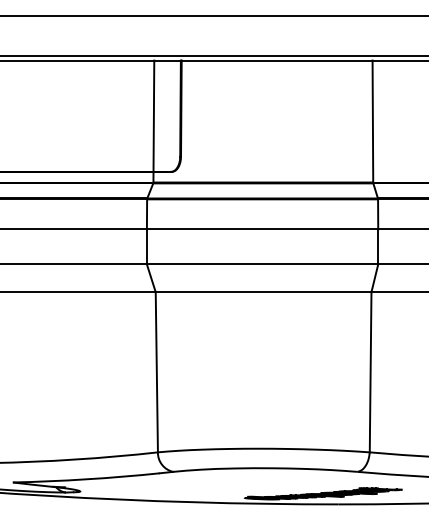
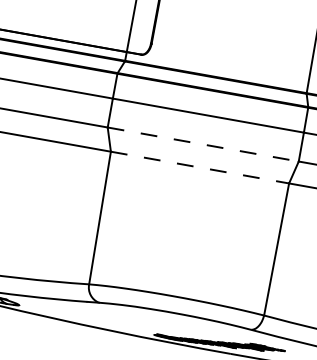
line: (262, 264) -> (203, 144), solid -> dashed
line: (263, 292) -> (199, 167), solid -> dashed

